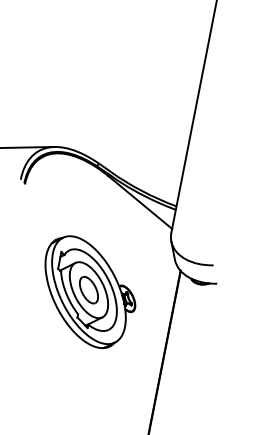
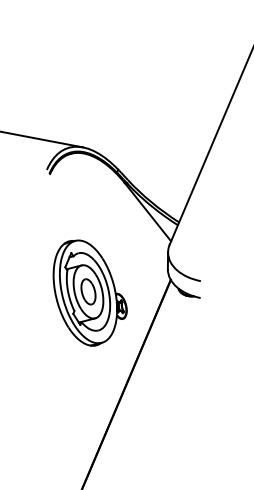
part: (90, 290) -> (89, 292), moved

